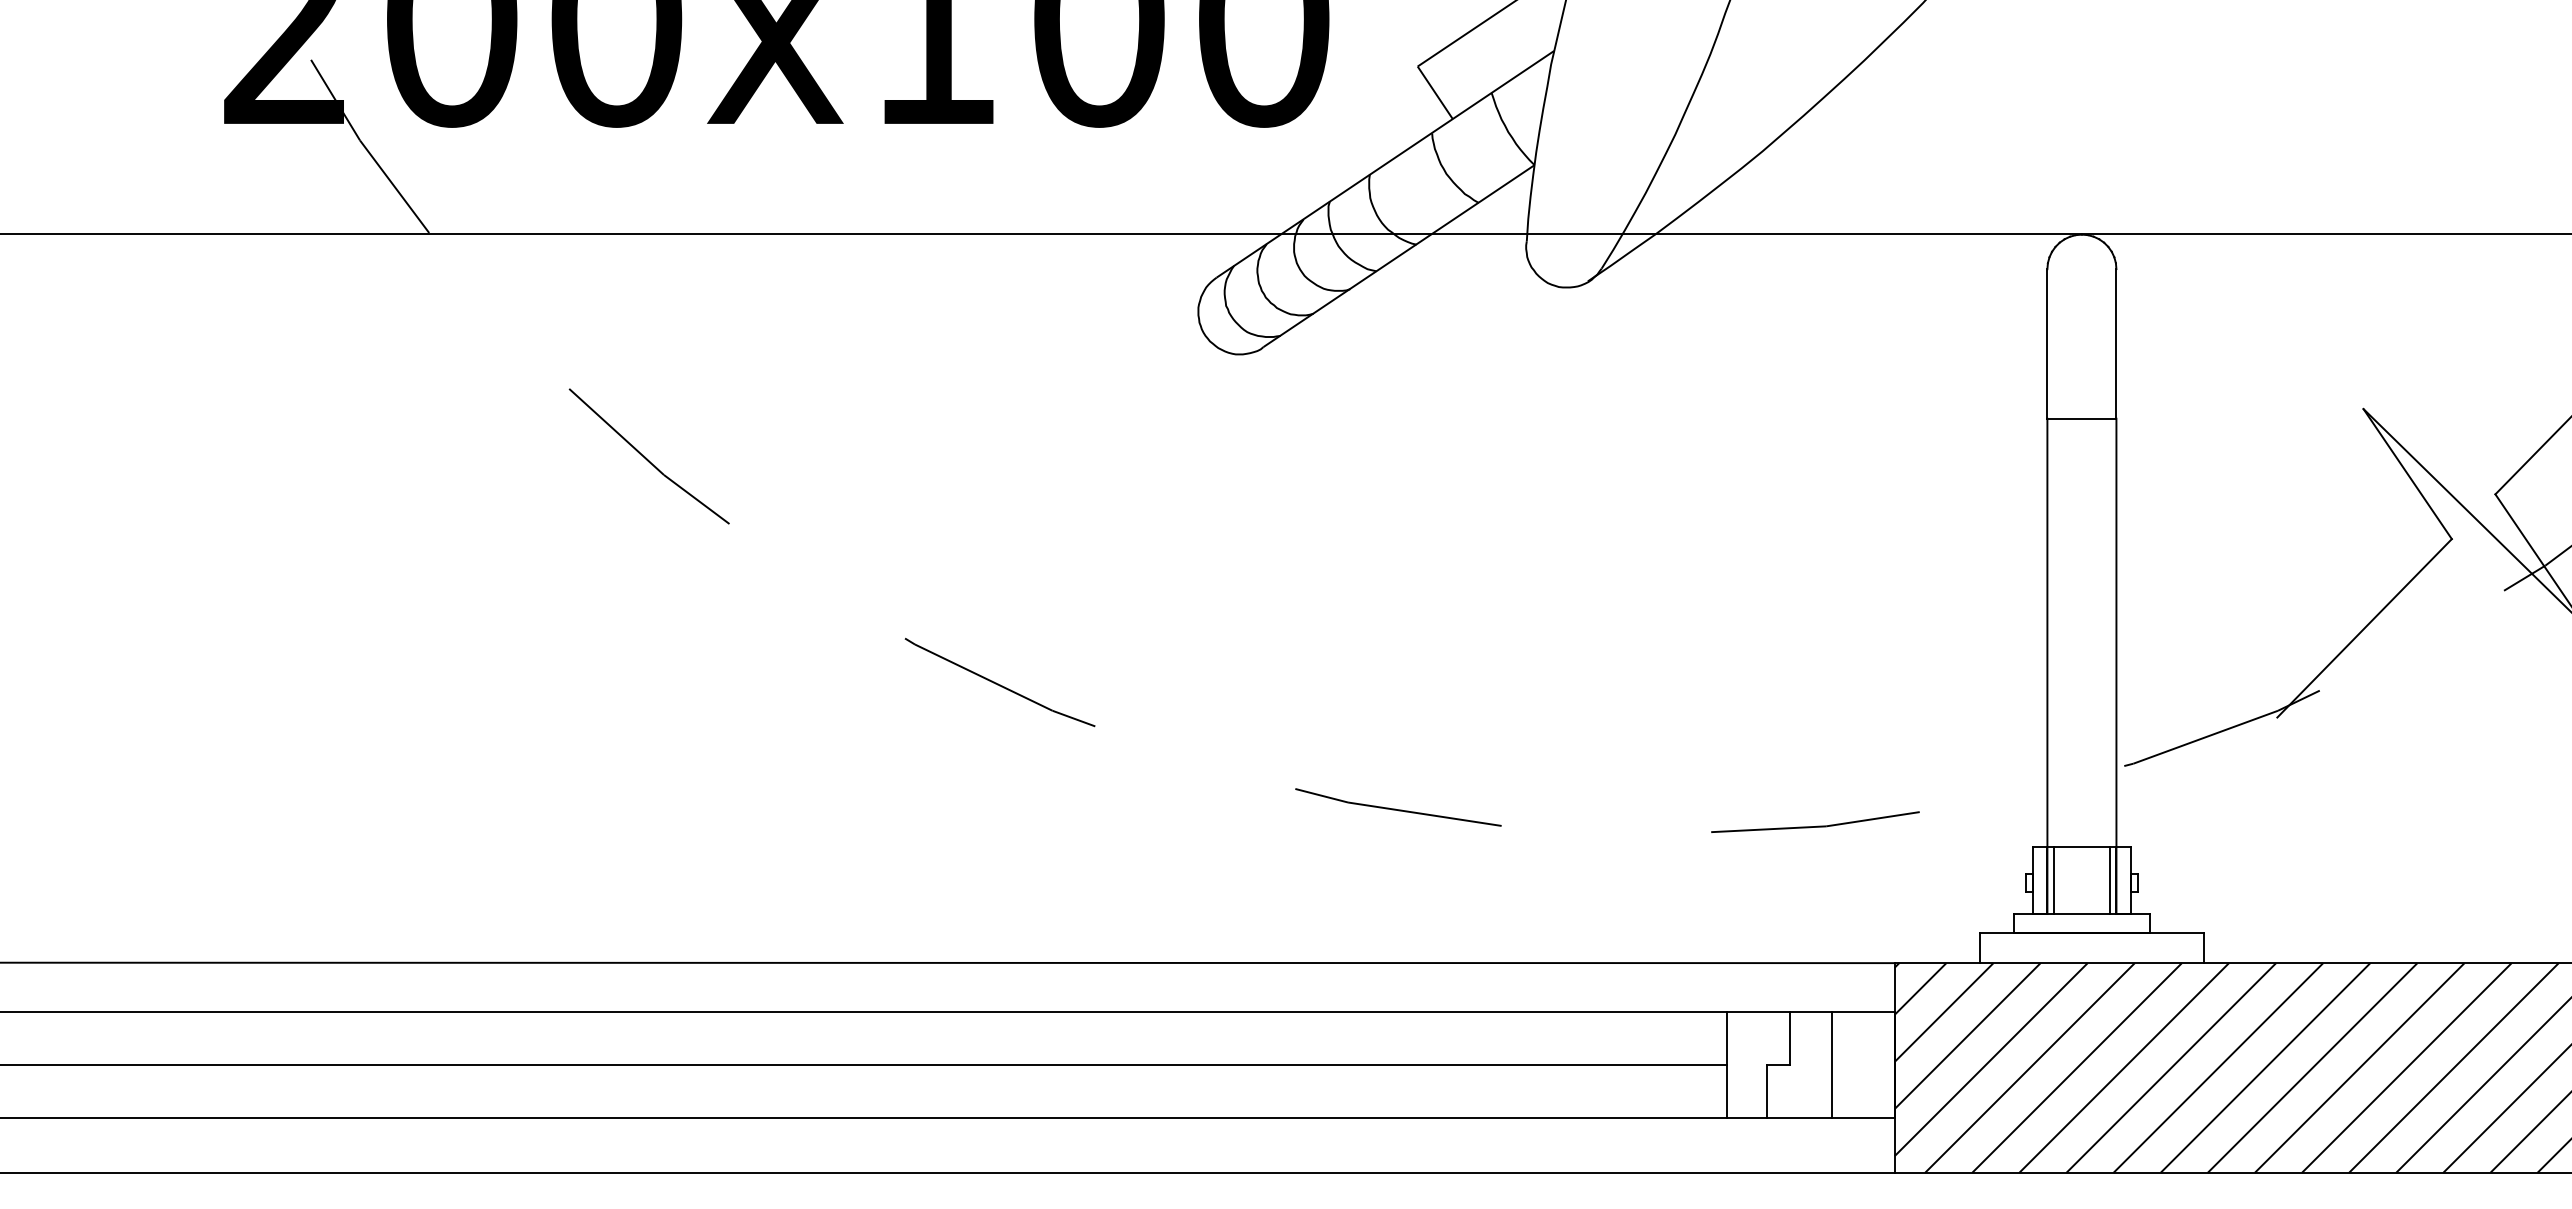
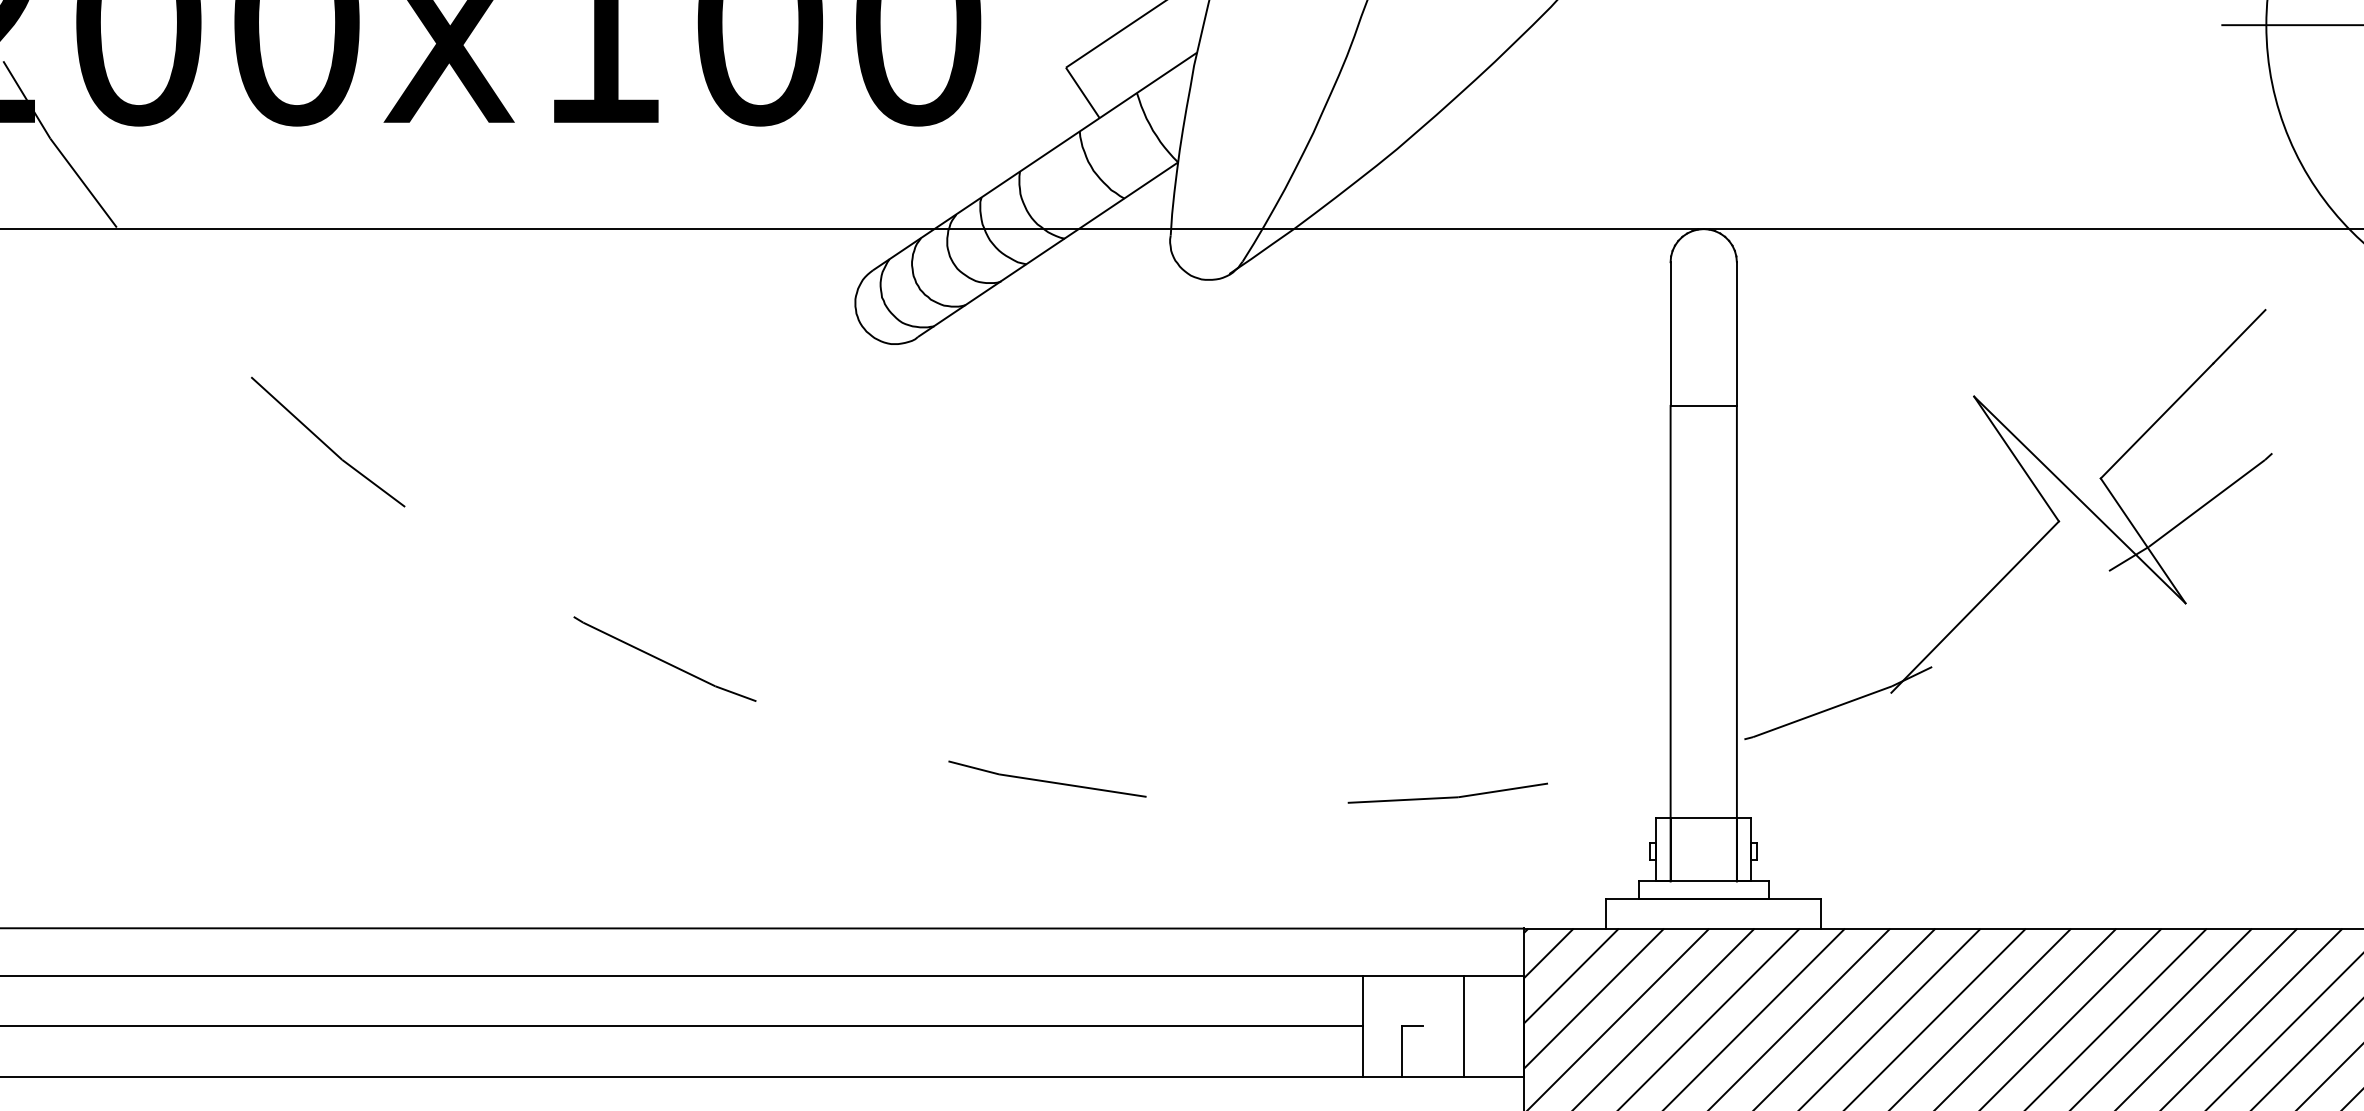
line: (2053, 880) -> (1676, 849), removed
line: (2110, 880) -> (1731, 849), removed
line: (1789, 1038) -> (1422, 1000), removed

